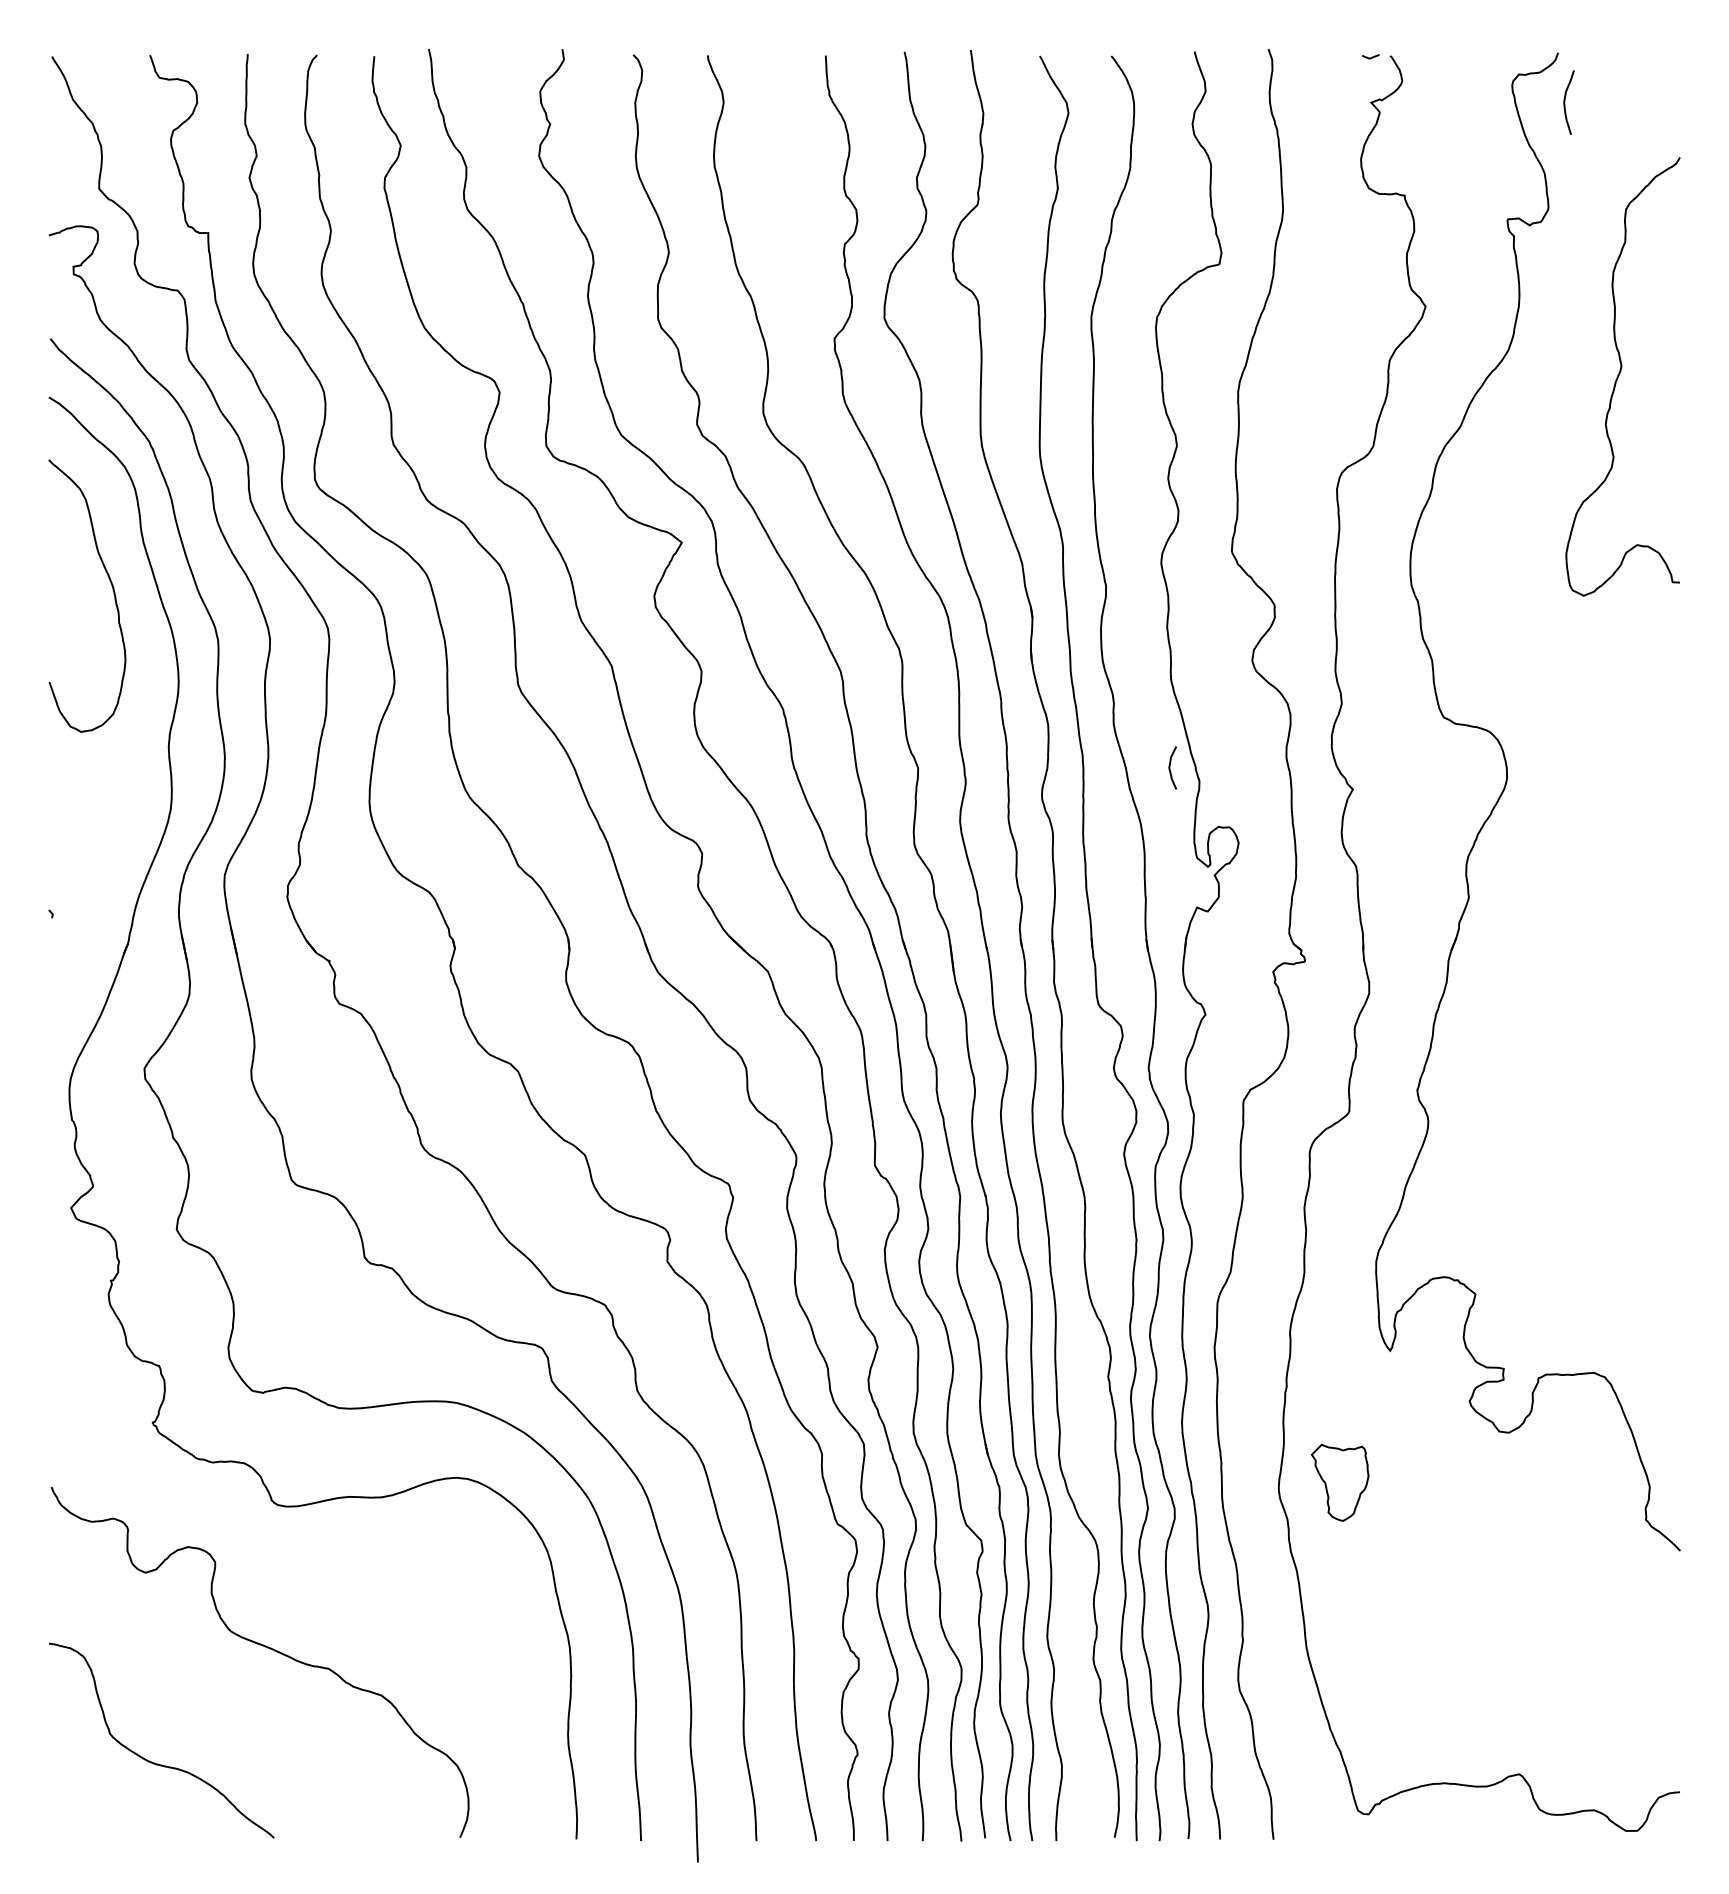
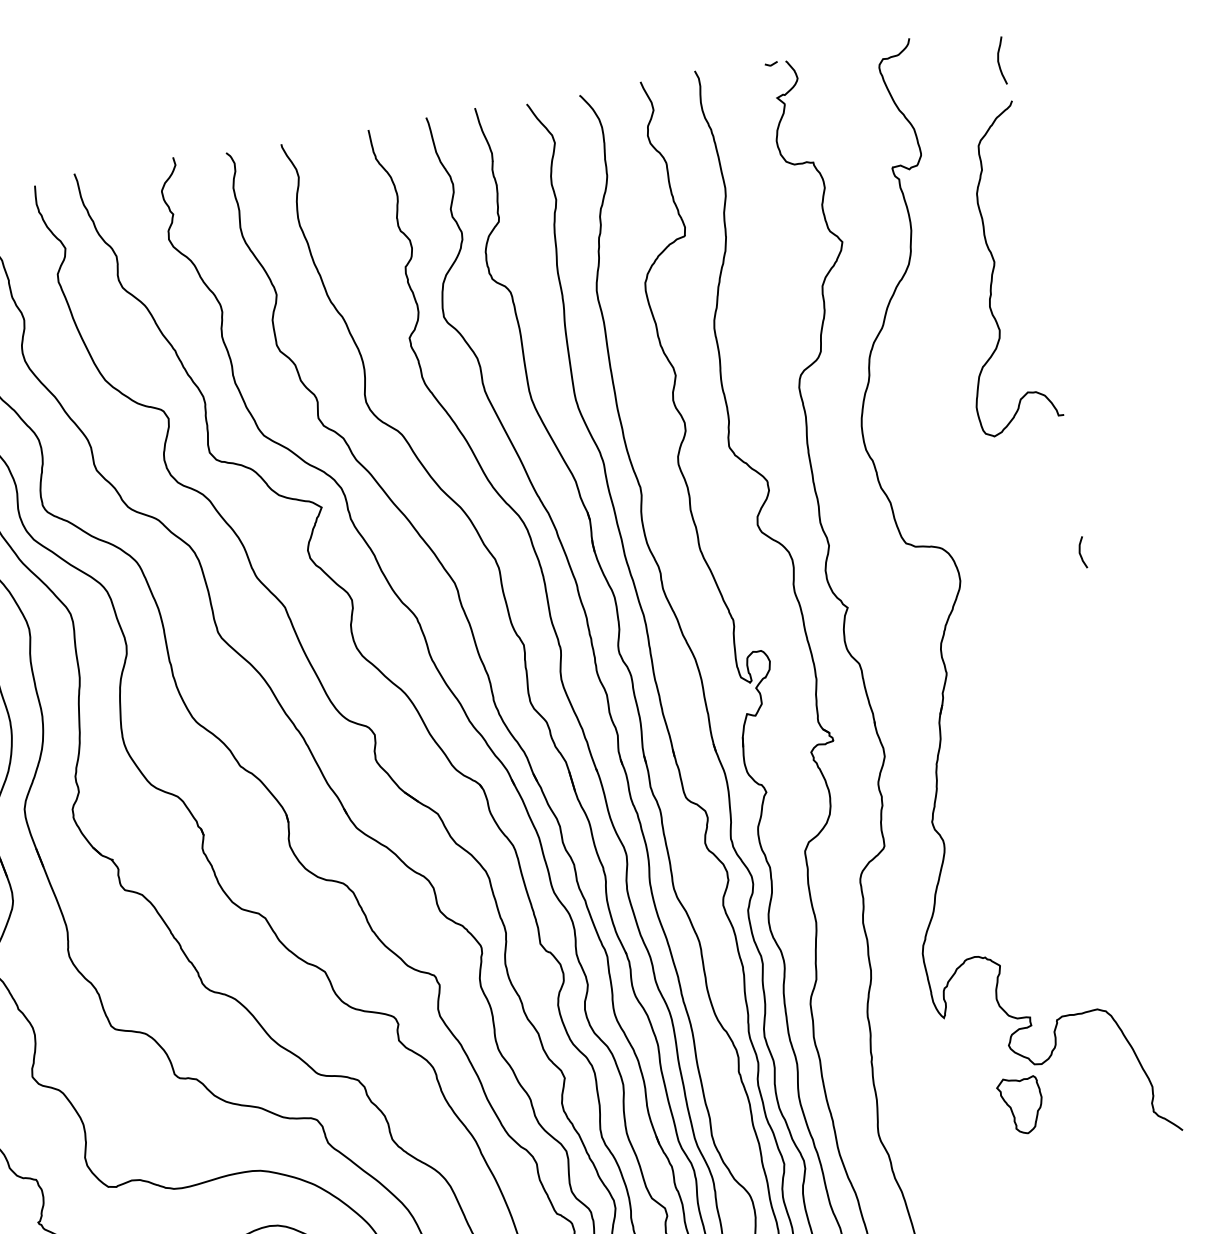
curve: (1565, 102) -> (999, 61), moved
curve: (1170, 767) -> (1080, 552), moved
part: (1339, 1482) -> (1020, 1105), moved

